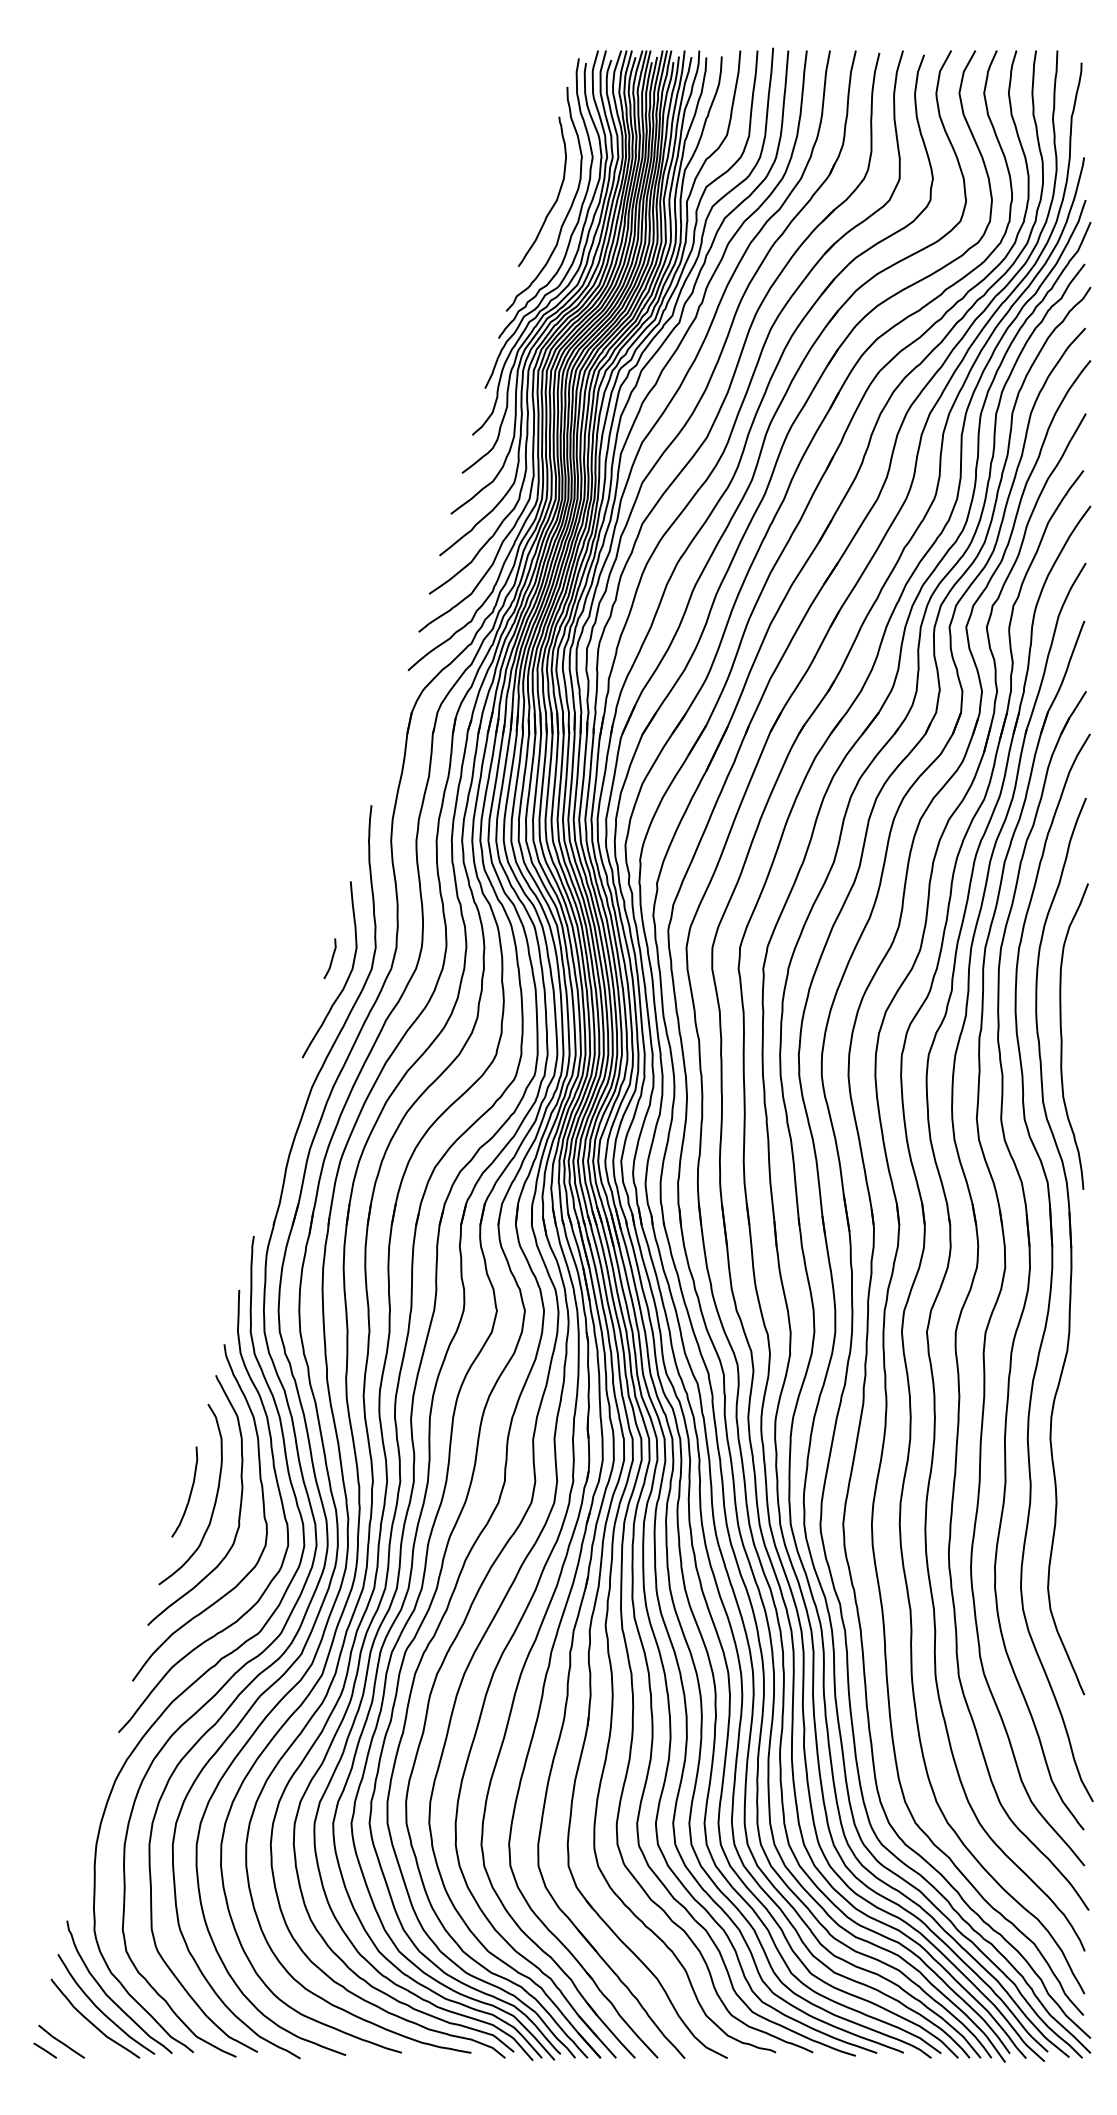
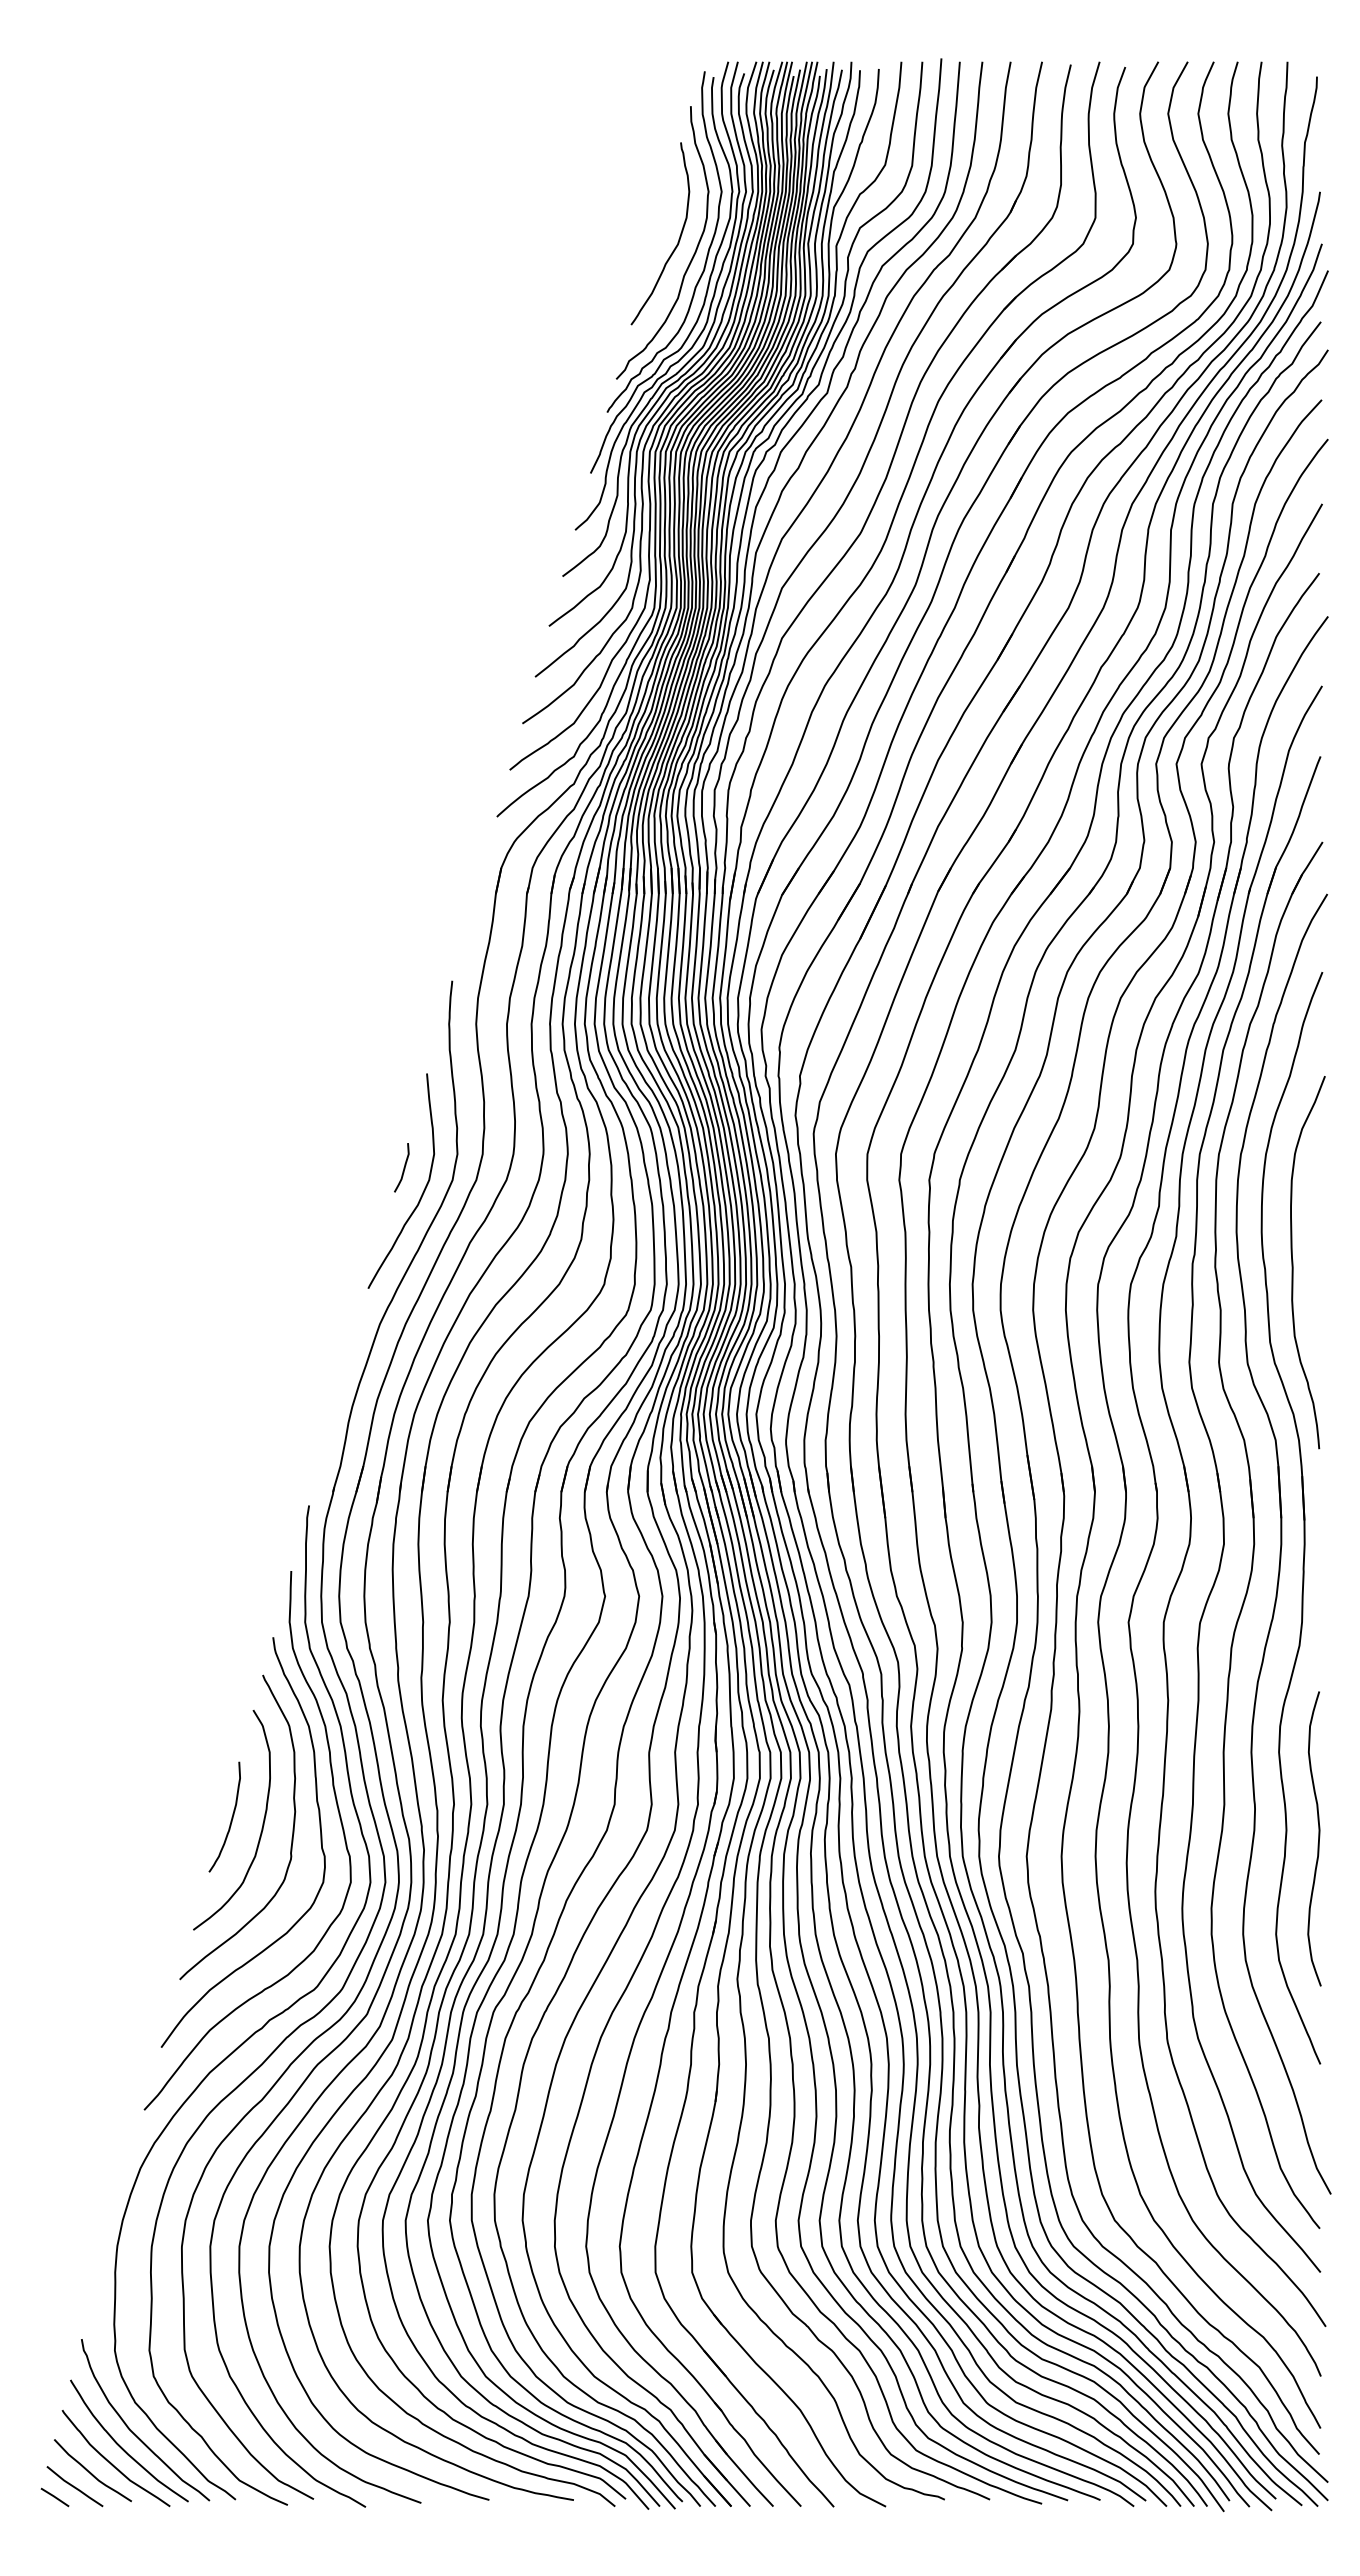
curve: (1082, 1509) -> (1318, 1838), added
curve: (74, 2029) -> (90, 2471), added

